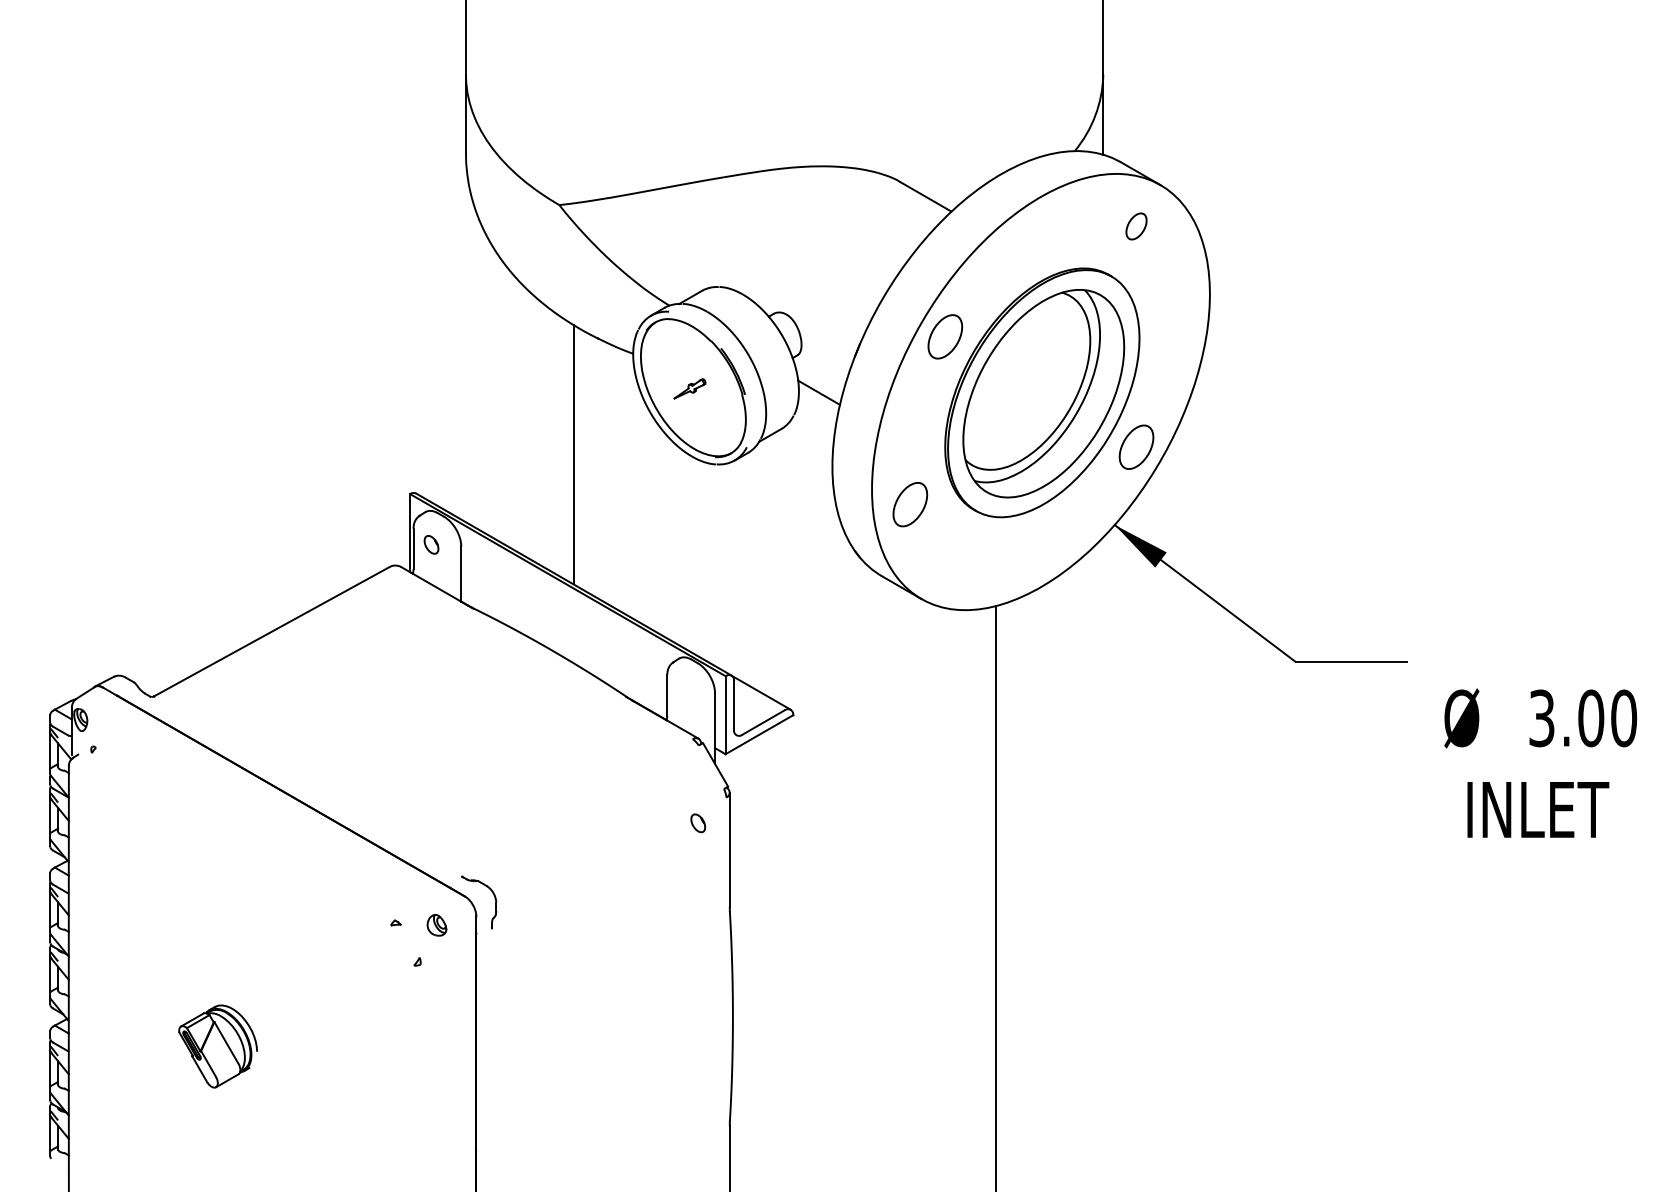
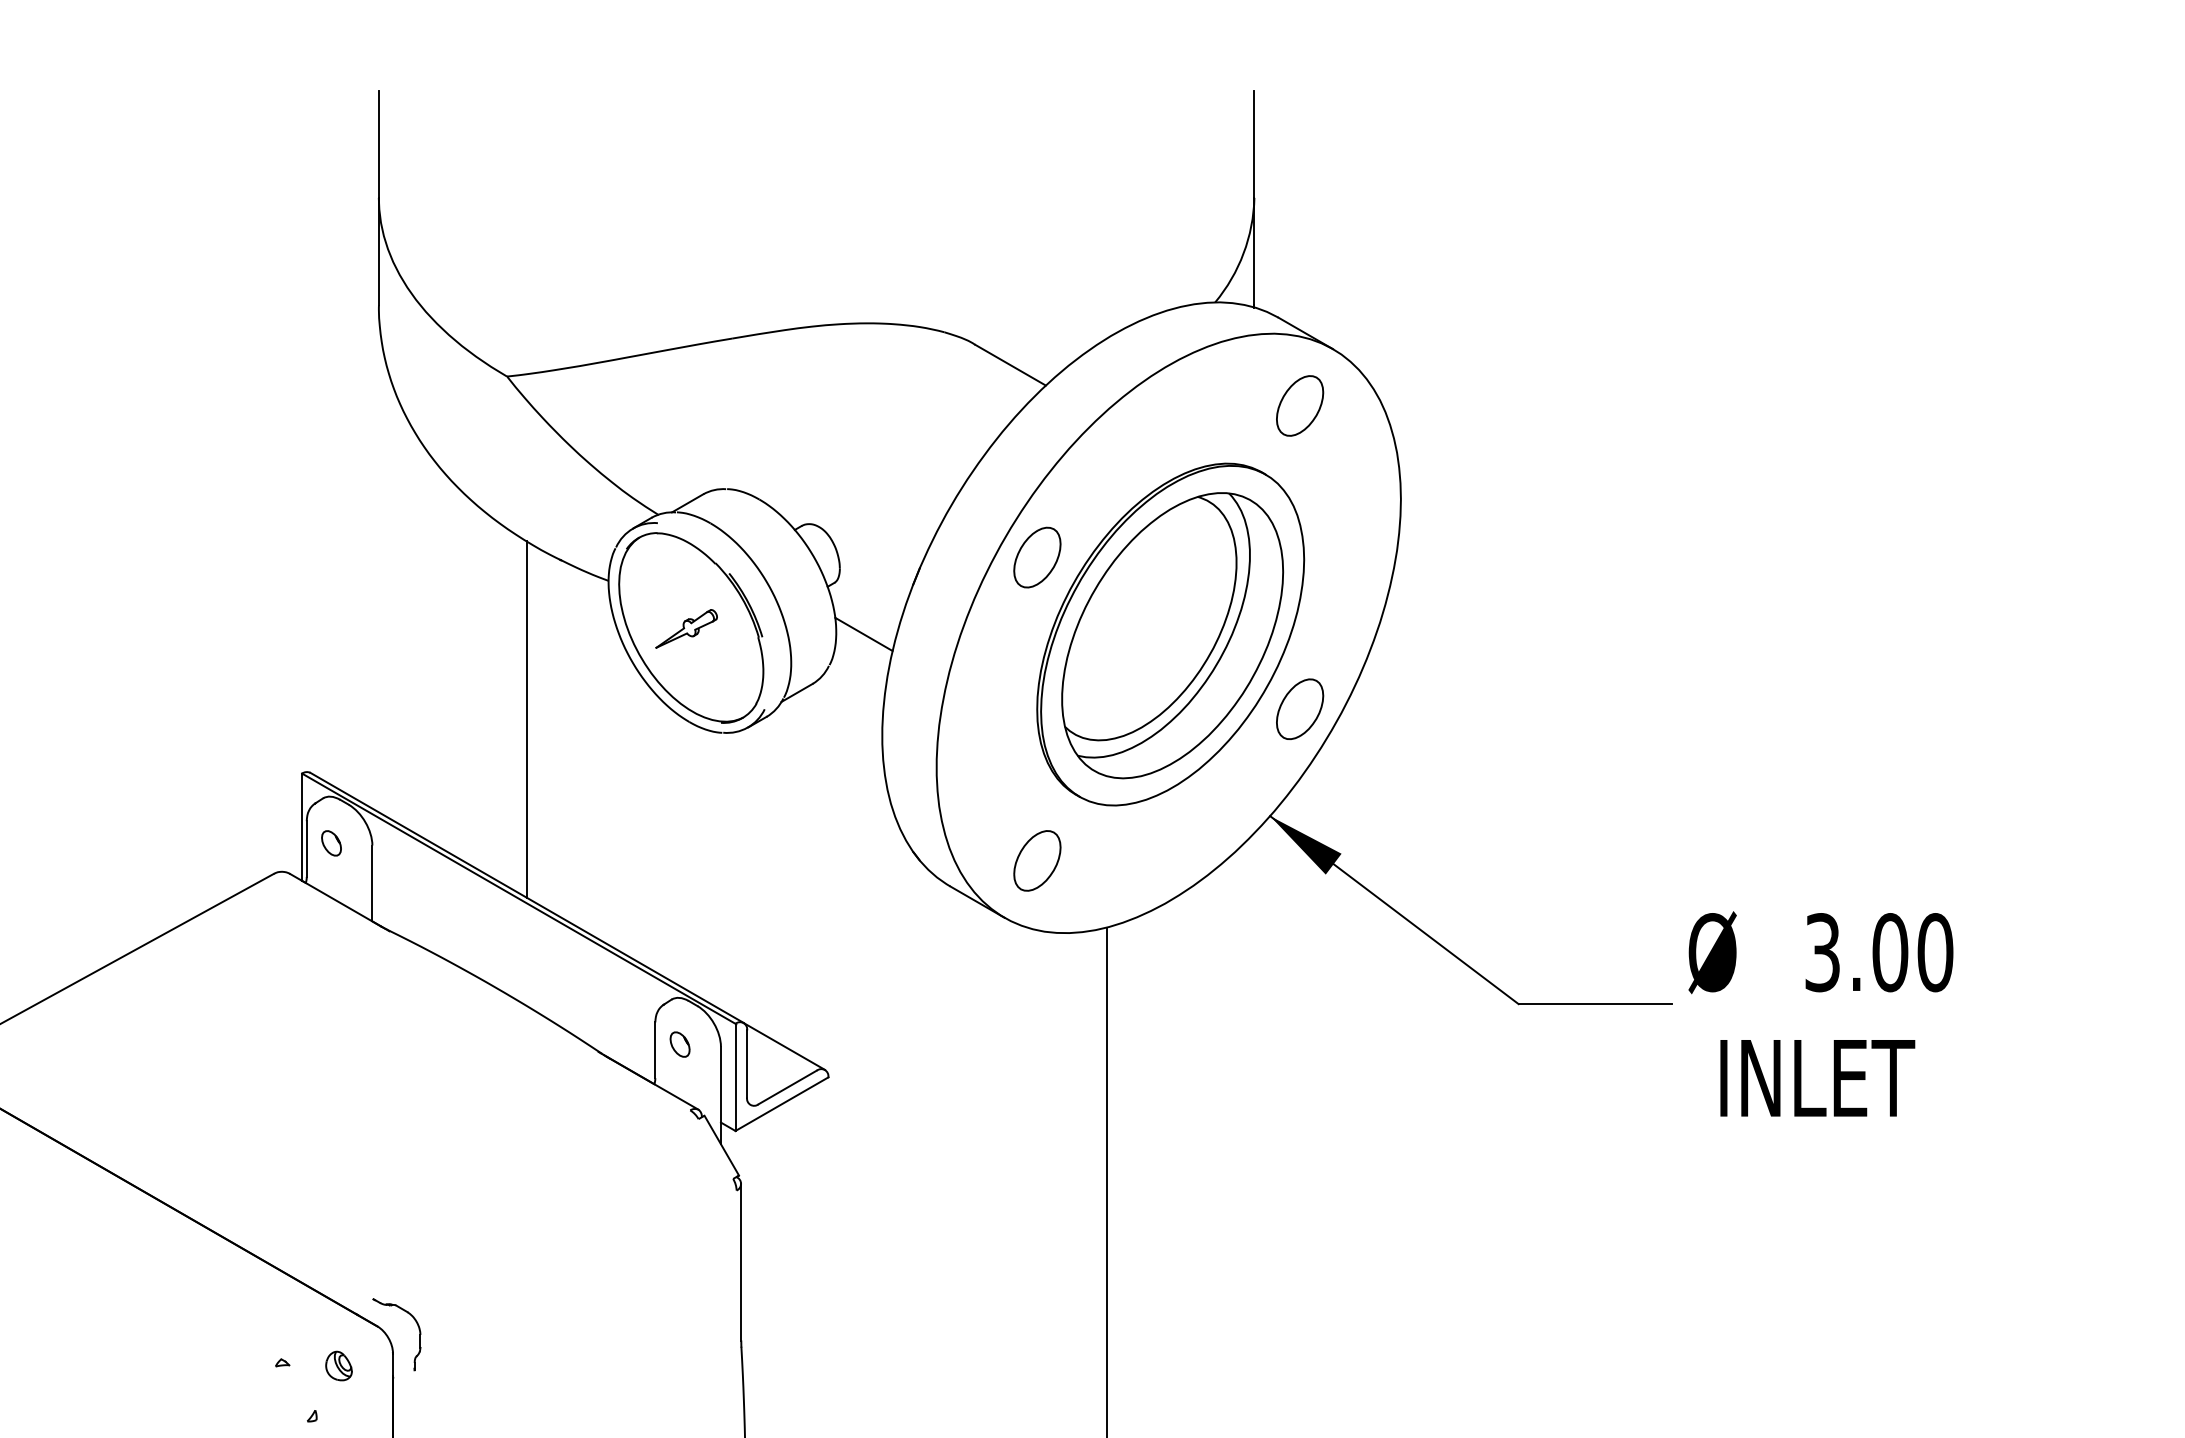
part: (1136, 226) -> (1300, 405), size x1.67
part: (689, 388) -> (685, 628), size x1.43
part: (910, 504) -> (1037, 860), moved
text: (1540, 762) -> (1820, 1013), moved
part: (698, 823) -> (680, 1044), moved

